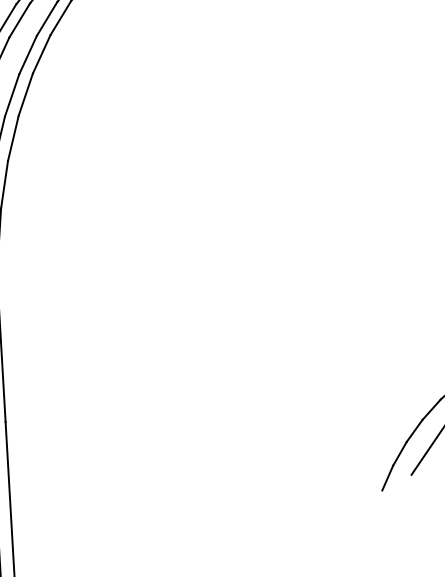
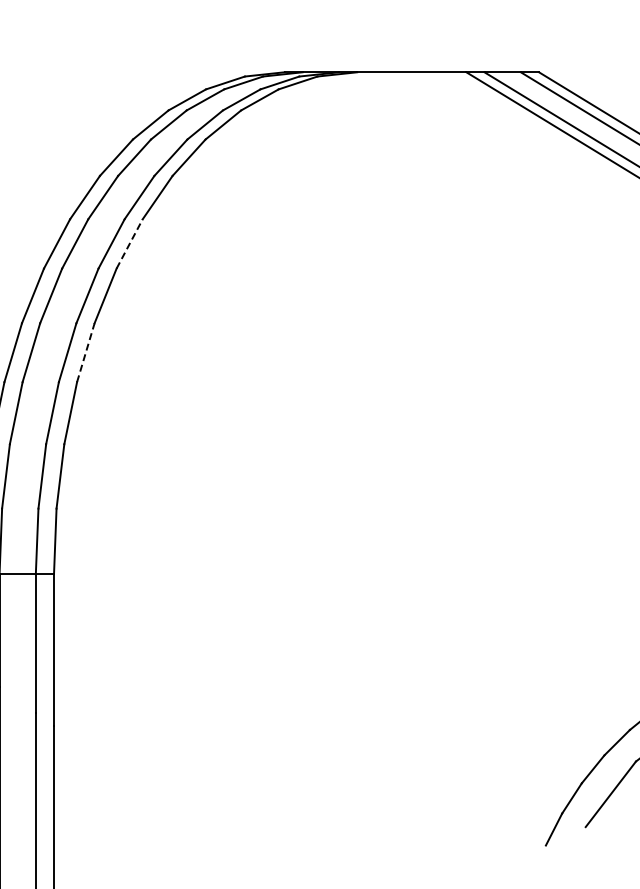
line: (41, 53) -> (129, 243), solid -> dashed
line: (13, 138) -> (85, 352), solid -> dashed

